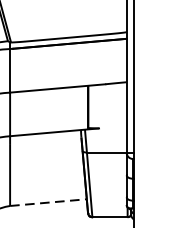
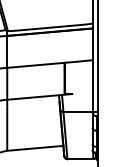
line: (48, 202) -> (35, 148), dashed -> solid

